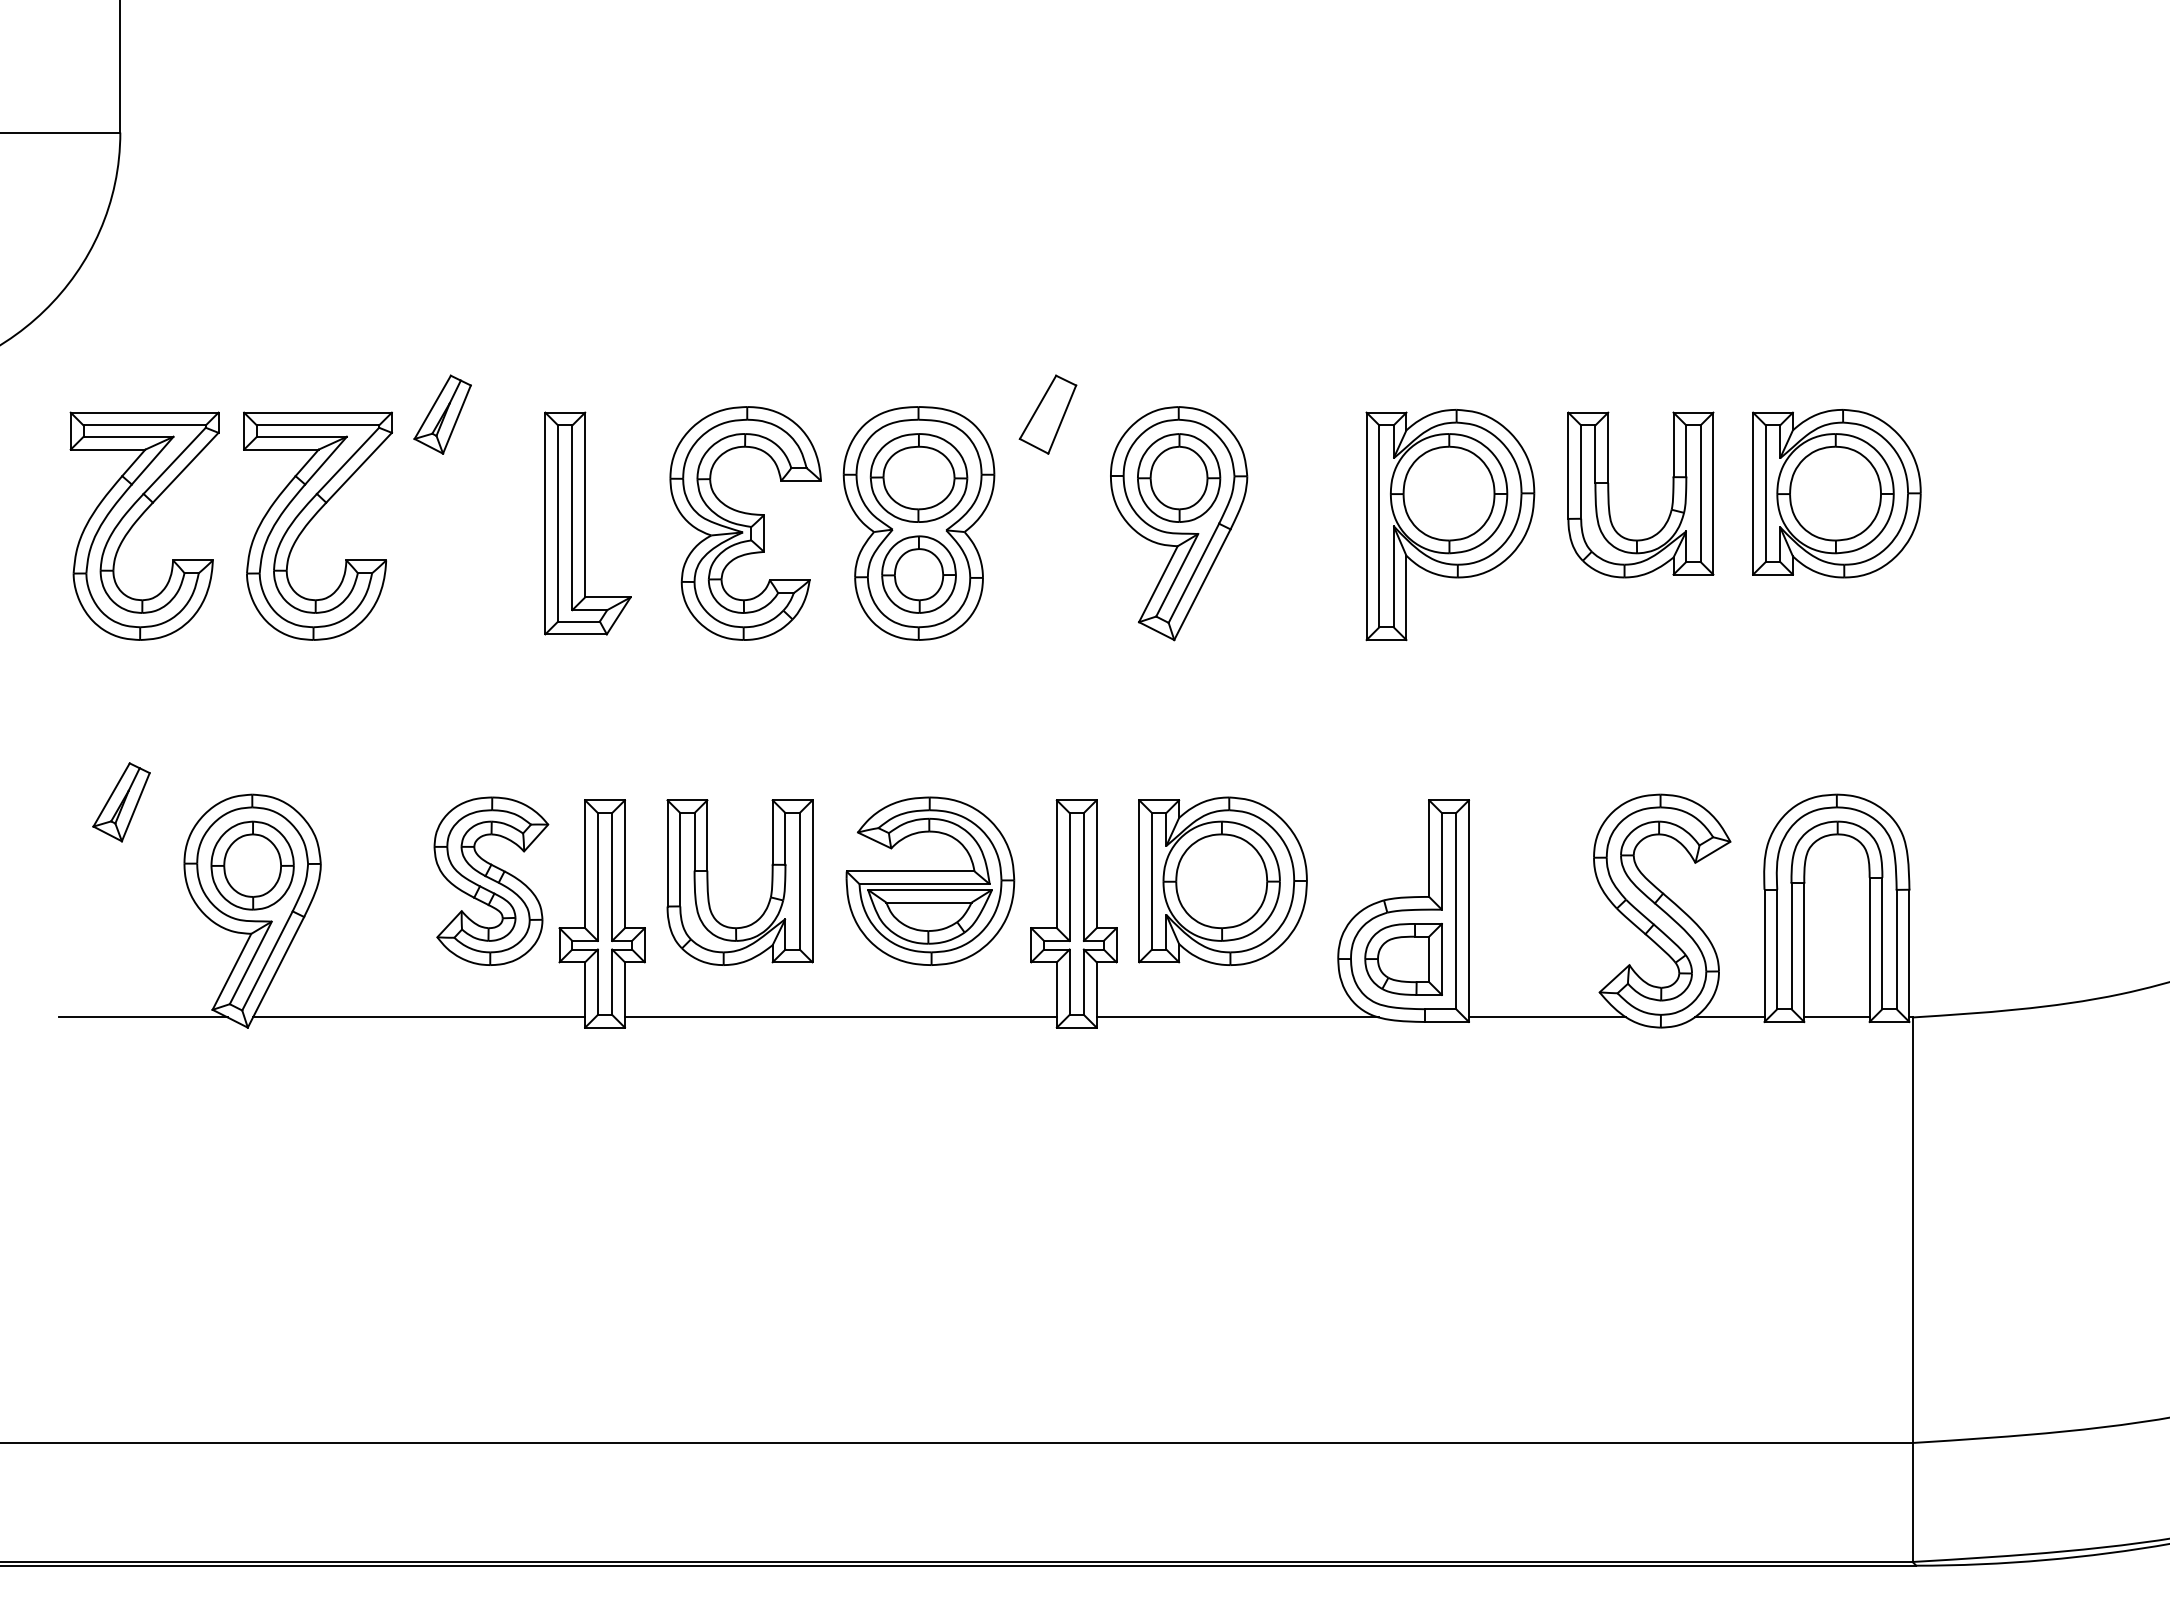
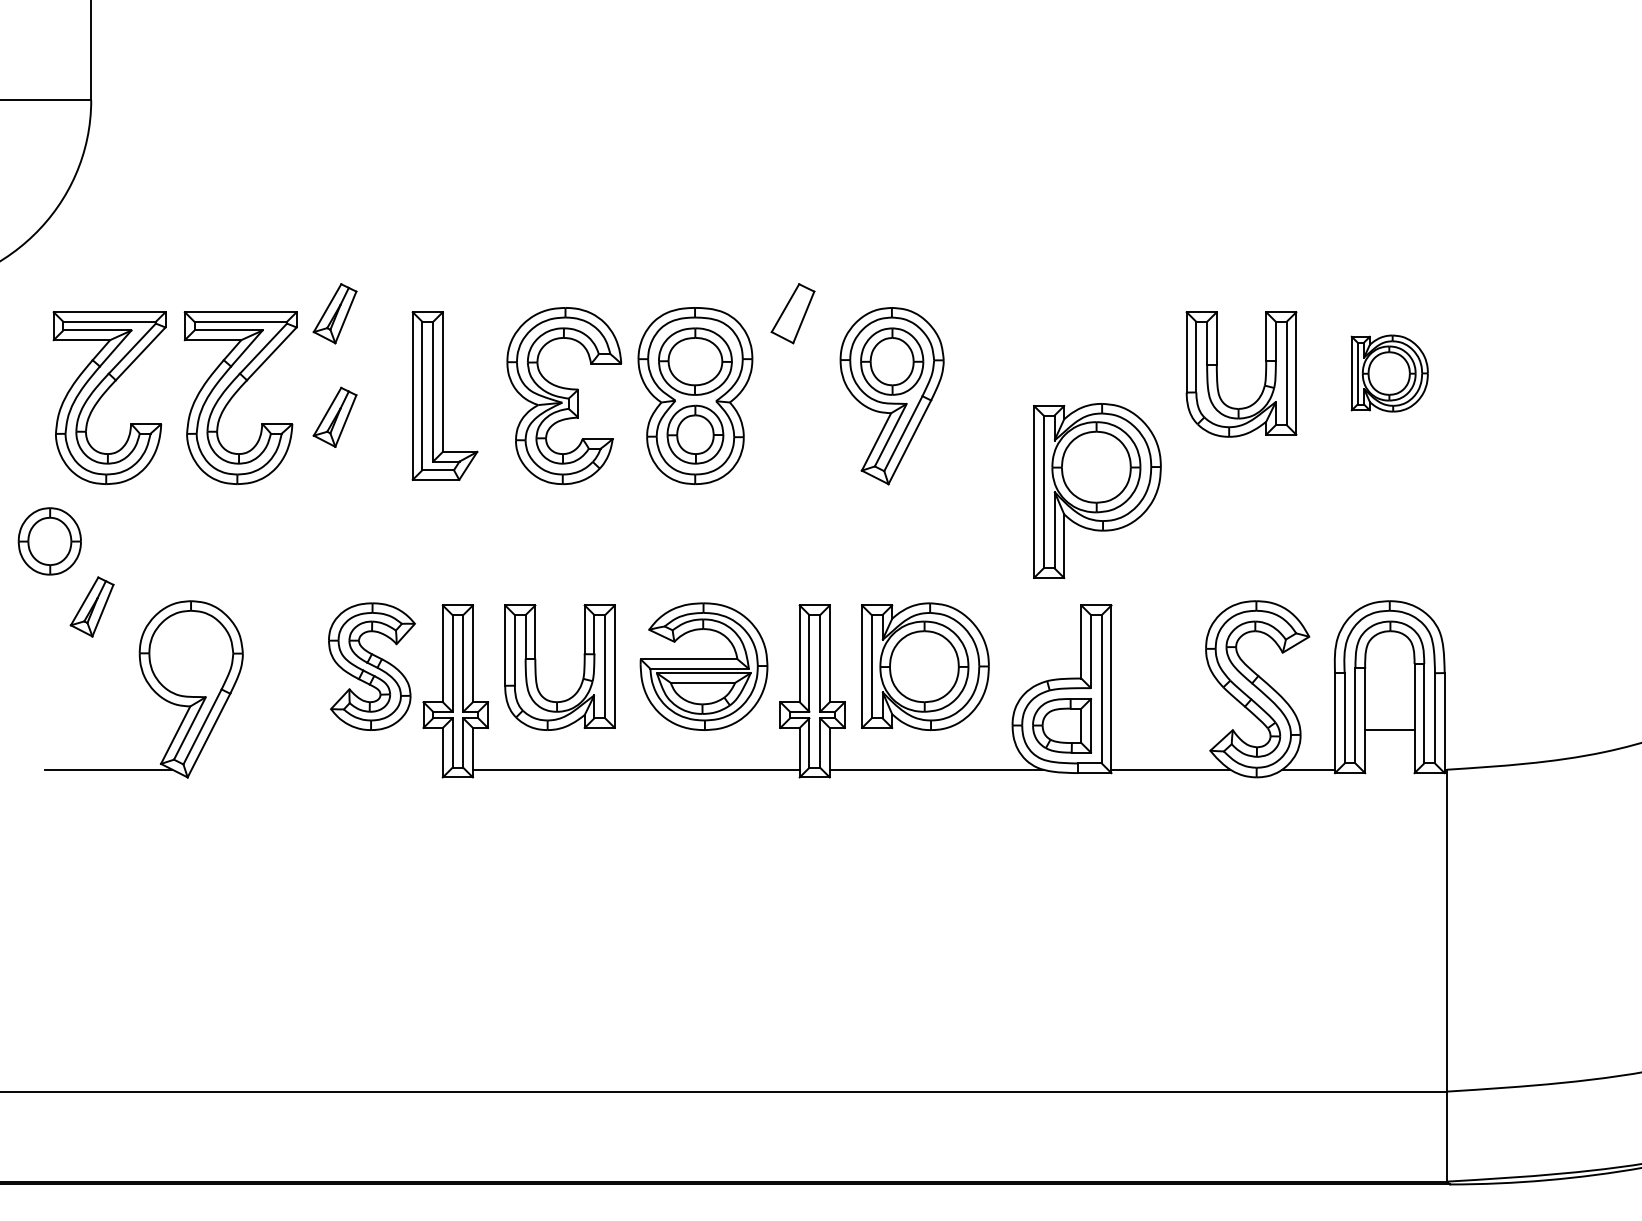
part: (1836, 493) -> (1389, 373), size x0.6
part: (1450, 525) -> (1097, 491), moved
part: (442, 551) -> (334, 417), added
part: (252, 865) -> (49, 541), moved
line: (419, 1017) -> (317, 769), removed
line: (1836, 1017) -> (1389, 730), moved

